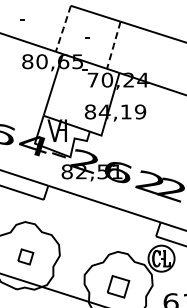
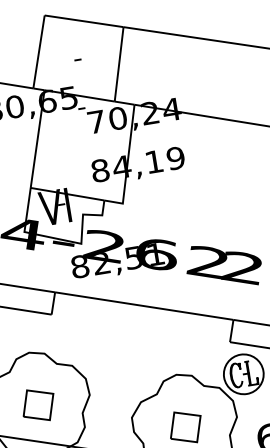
line: (63, 28) -> (39, 51), dashed -> solid
line: (113, 45) -> (118, 64), dashed -> solid
part: (25, 256) -> (38, 404), size x1.43

